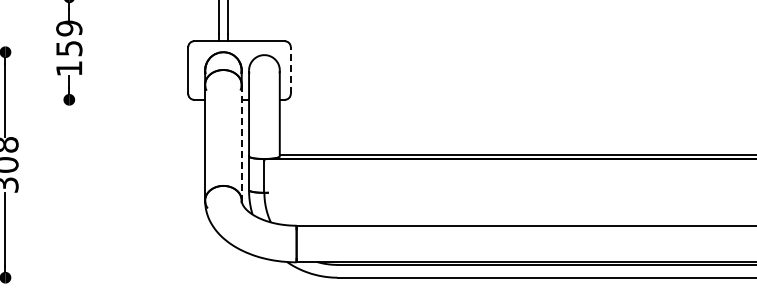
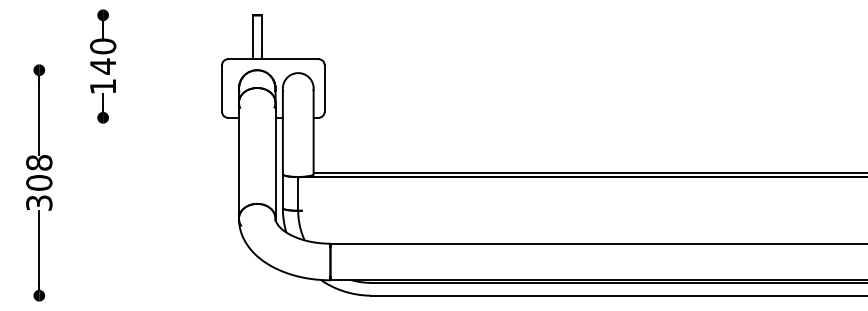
text: (69, 38) -> (103, 56), 159 -> 140
line: (290, 70) -> (324, 88), dashed -> solid
line: (241, 142) -> (275, 160), dashed -> solid

